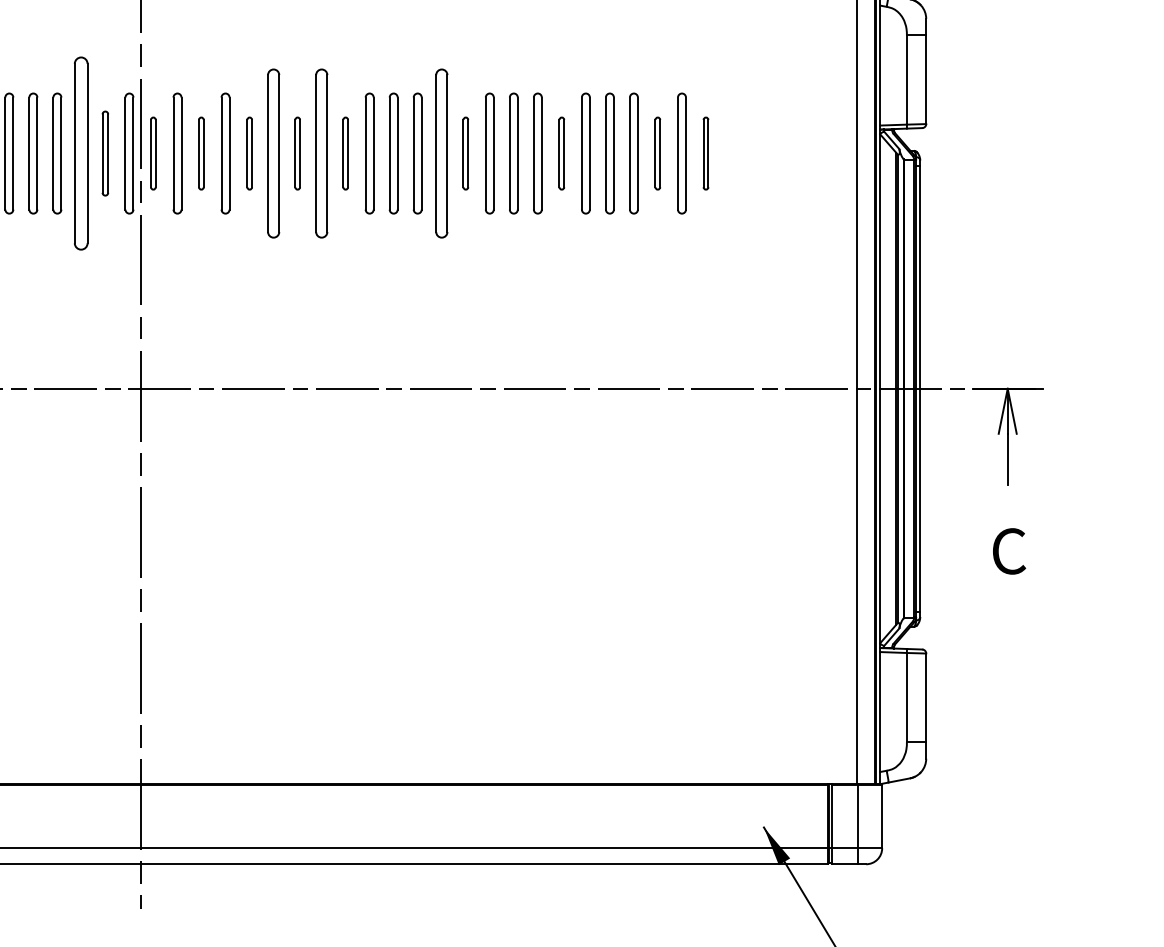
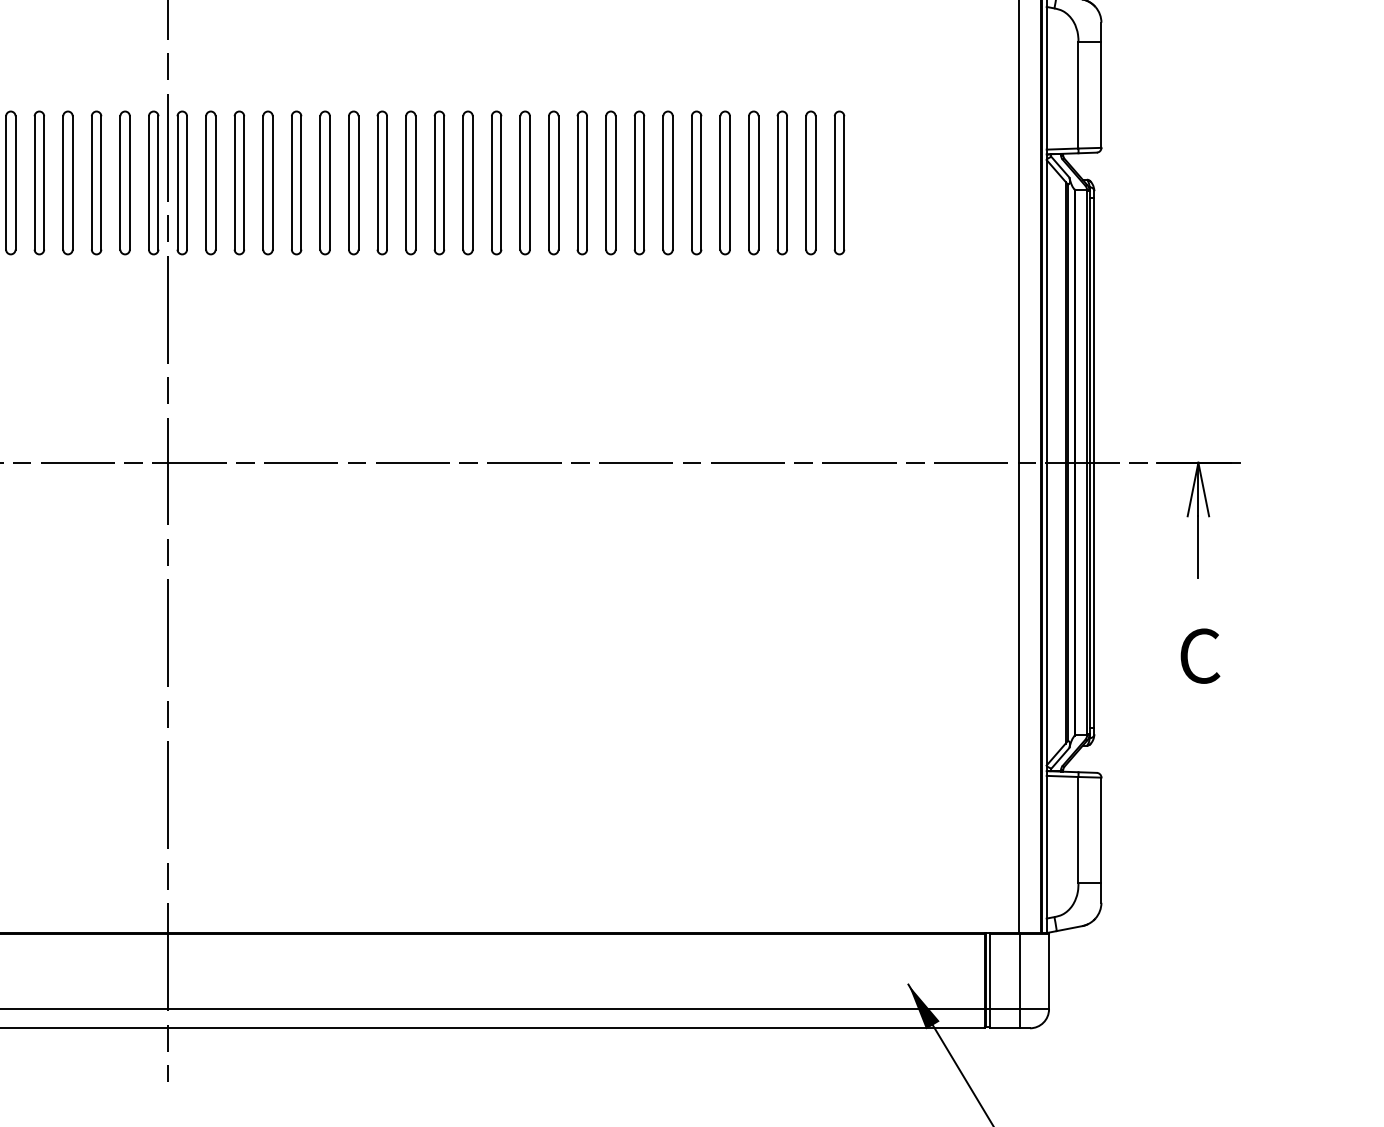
part: (81, 153) -> (96, 182), size x0.62
part: (104, 153) -> (124, 182), size x1.43
part: (152, 153) -> (181, 182), size x1.67
part: (200, 153) -> (238, 182), size x1.67
part: (249, 153) -> (296, 182), size x1.67
part: (273, 153) -> (324, 182), size x0.71
part: (297, 153) -> (353, 182), size x1.67
part: (320, 153) -> (381, 182), size x0.71
part: (345, 153) -> (410, 182), size x1.67
part: (441, 153) -> (524, 182), size x0.71
part: (465, 153) -> (553, 182), size x1.67
part: (561, 153) -> (667, 182), size x1.67
part: (657, 153) -> (781, 182), size x1.67
part: (706, 153) -> (839, 182), size x1.67

